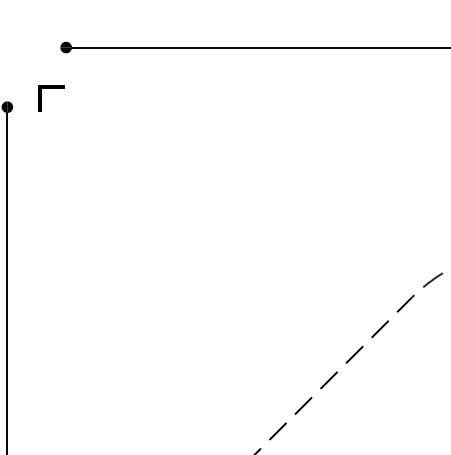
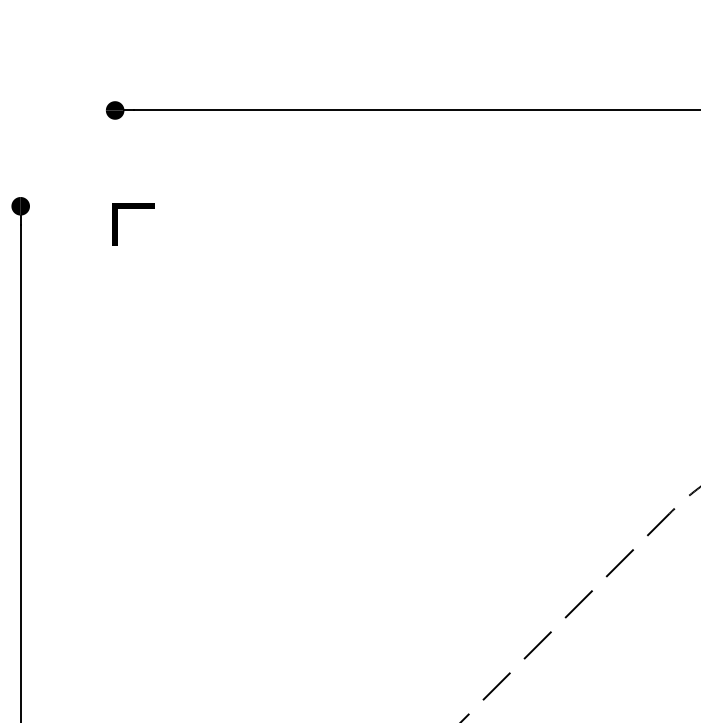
line: (51, 88) -> (133, 208), moved

